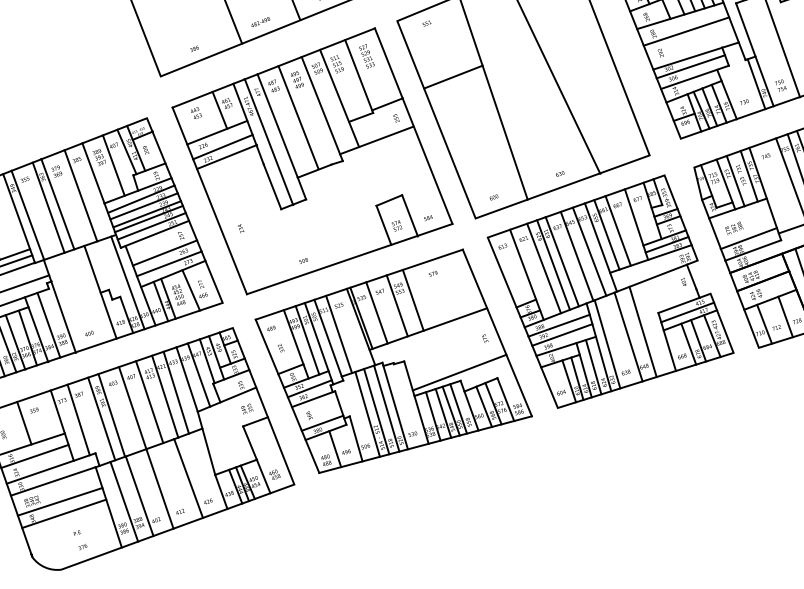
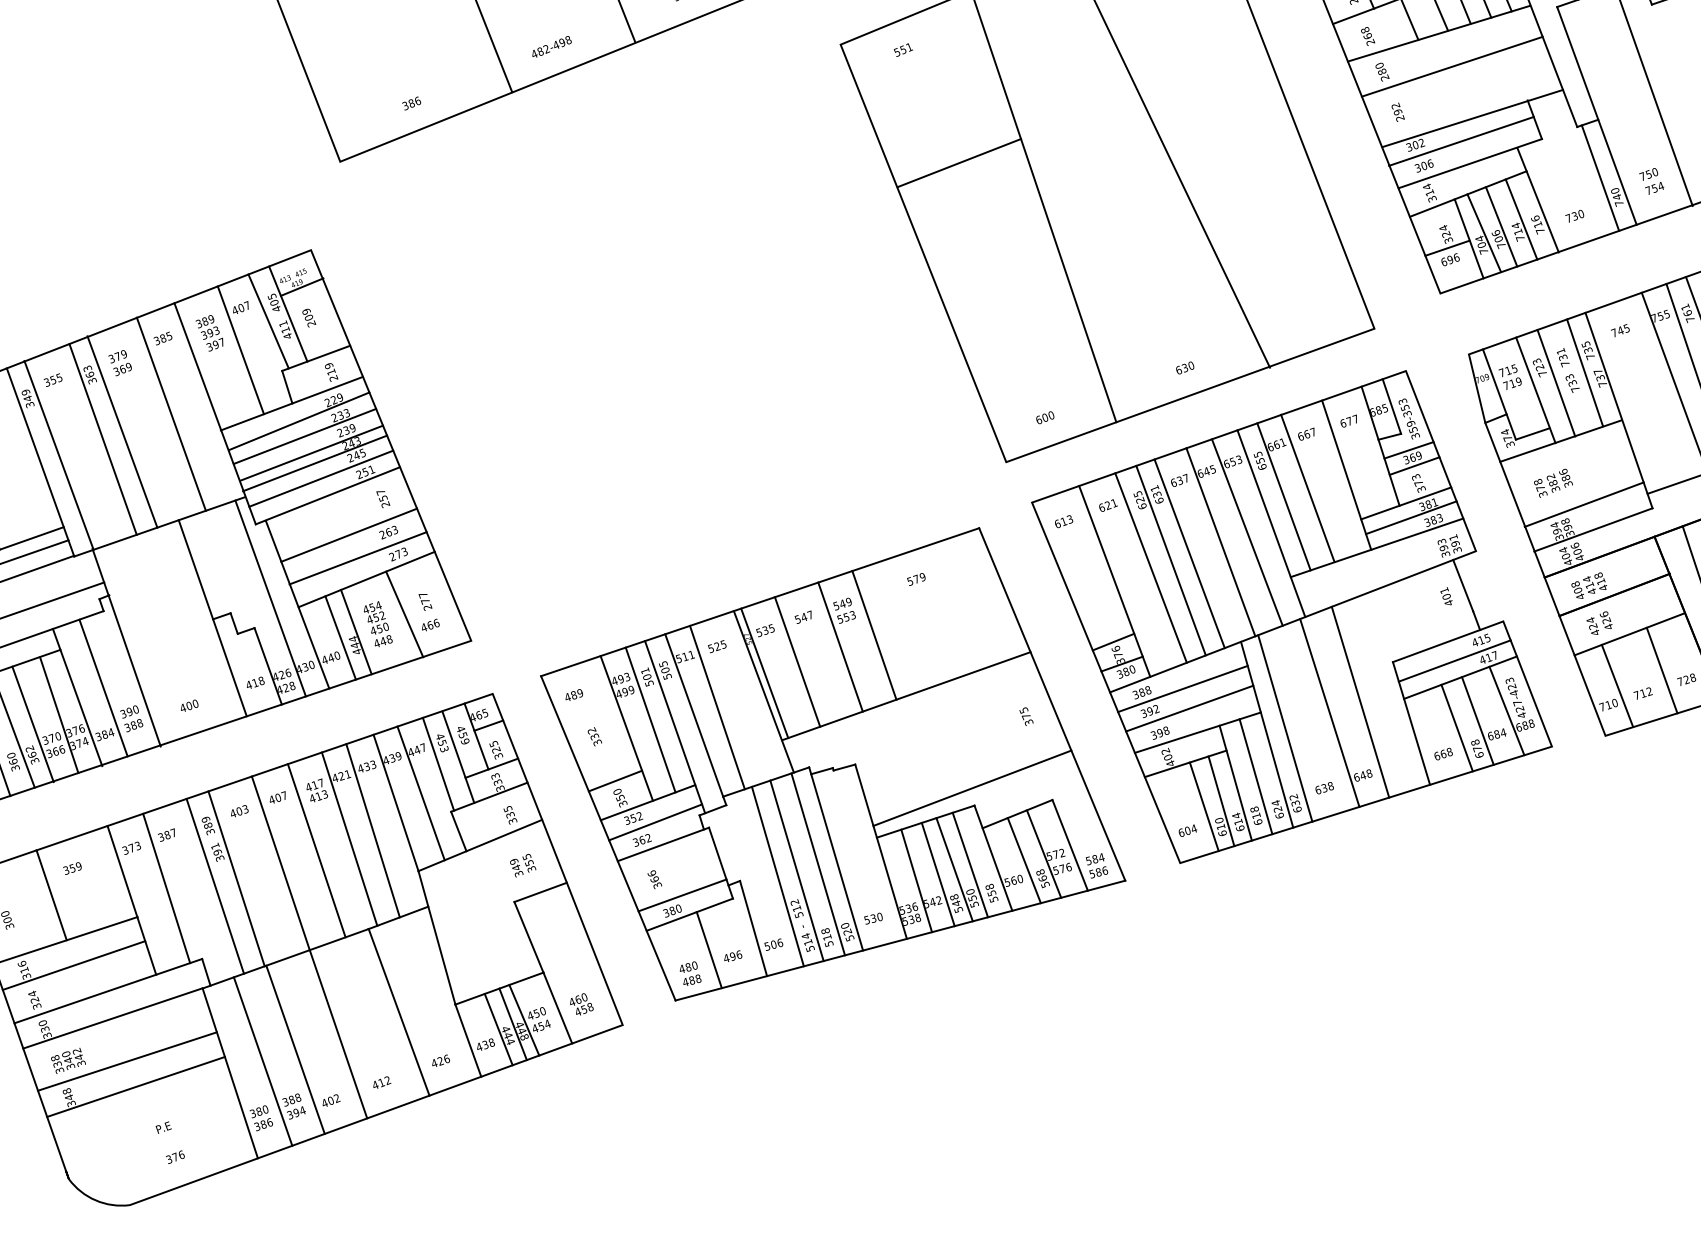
part: (312, 161) -> (661, 341), removed

